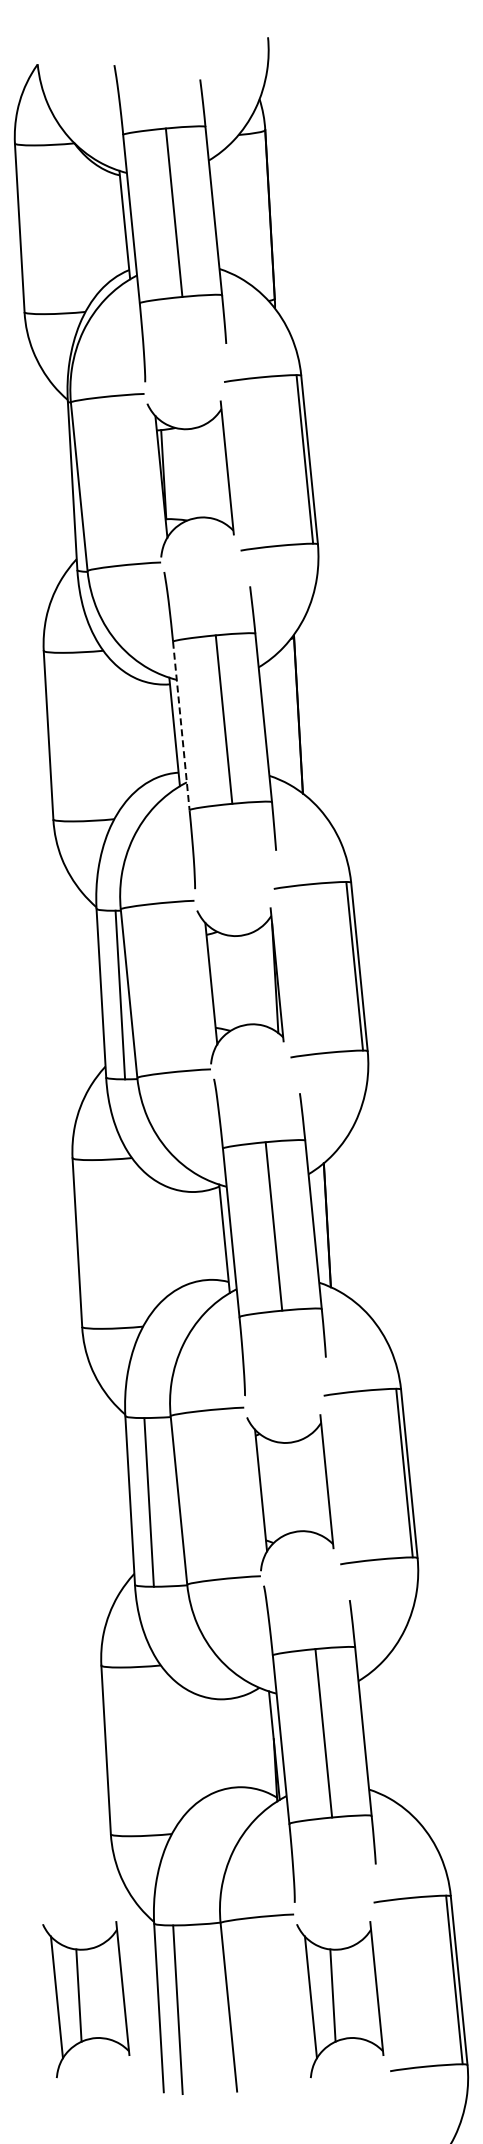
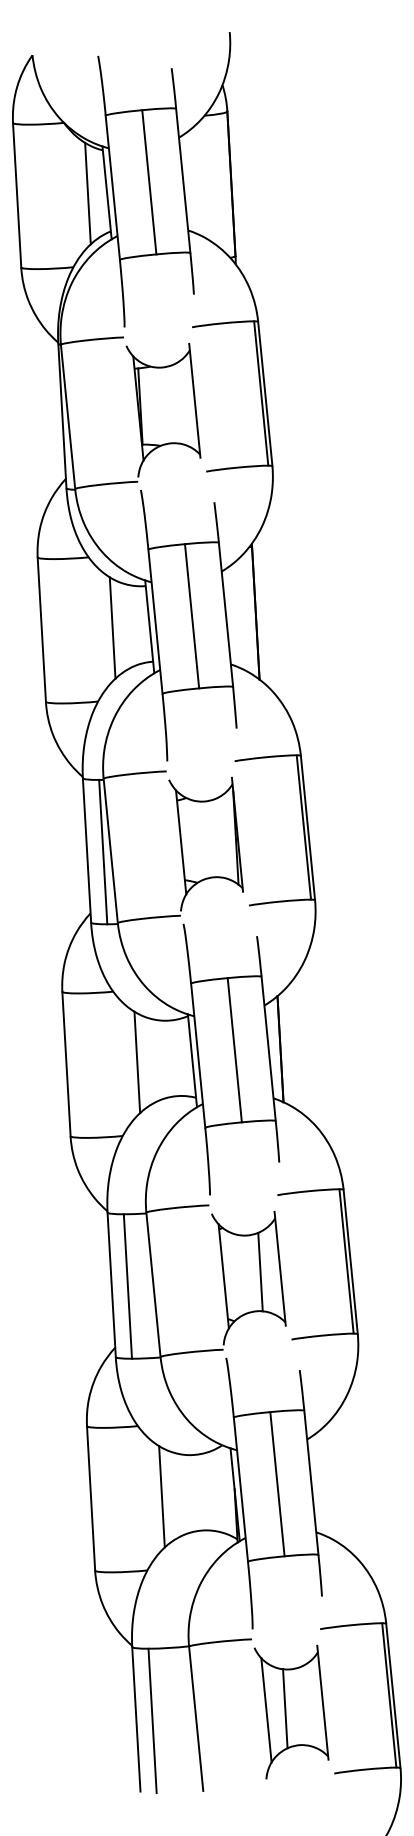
line: (102, 225) -> (87, 193), added
line: (181, 726) -> (155, 622), dashed -> solid
line: (130, 733) -> (111, 628), added
line: (159, 1240) -> (136, 1062), added
line: (303, 1485) -> (260, 1272), added
line: (188, 1747) -> (161, 1496), added
part: (86, 1999) -> (74, 1712), removed

